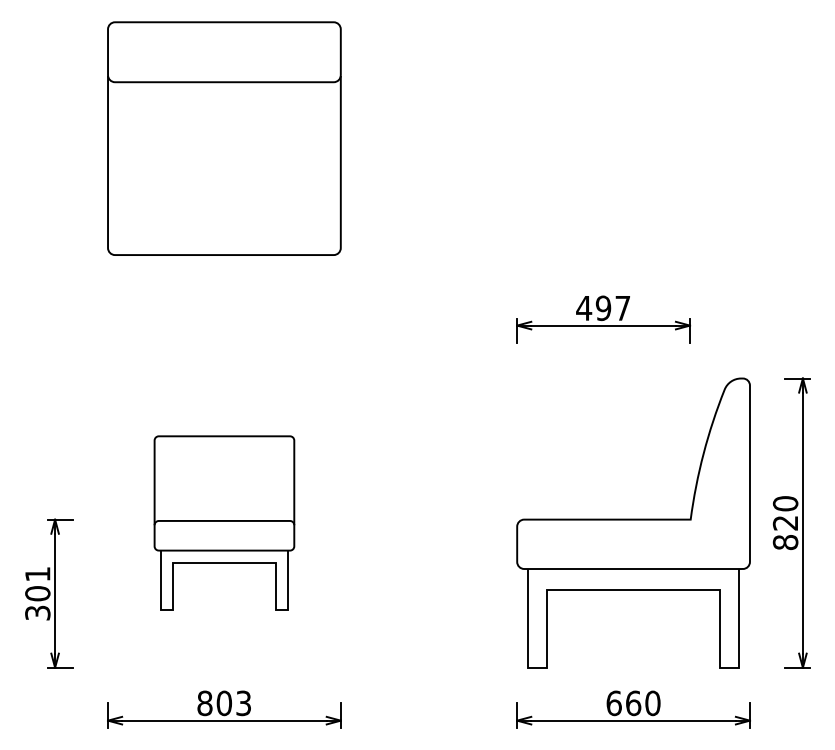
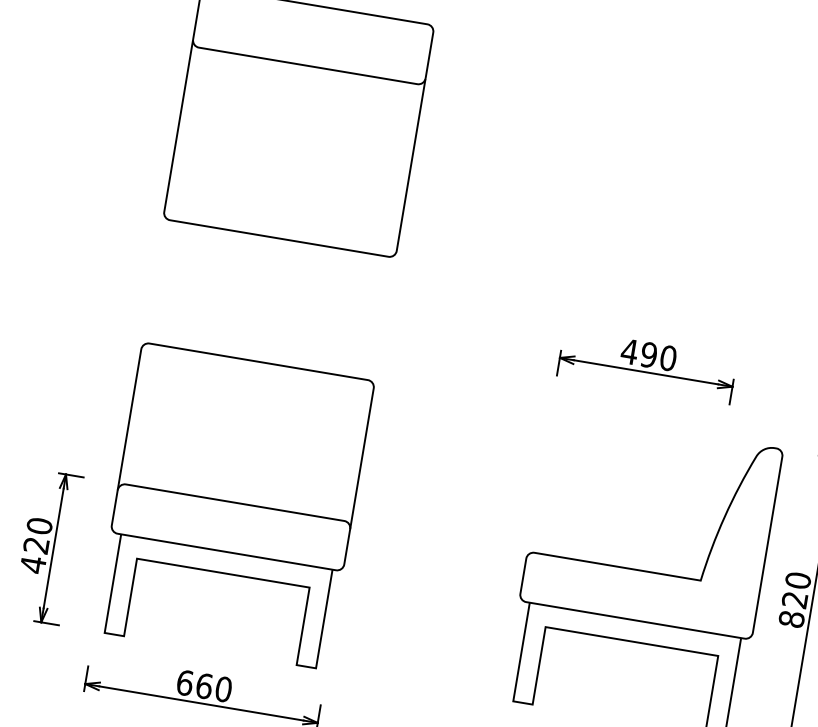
text: (622, 307) -> (668, 357), 497 -> 490
part: (224, 522) -> (234, 505), size x1.67
text: (37, 593) -> (36, 545), 301 -> 420
text: (224, 703) -> (204, 686), 803 -> 660

